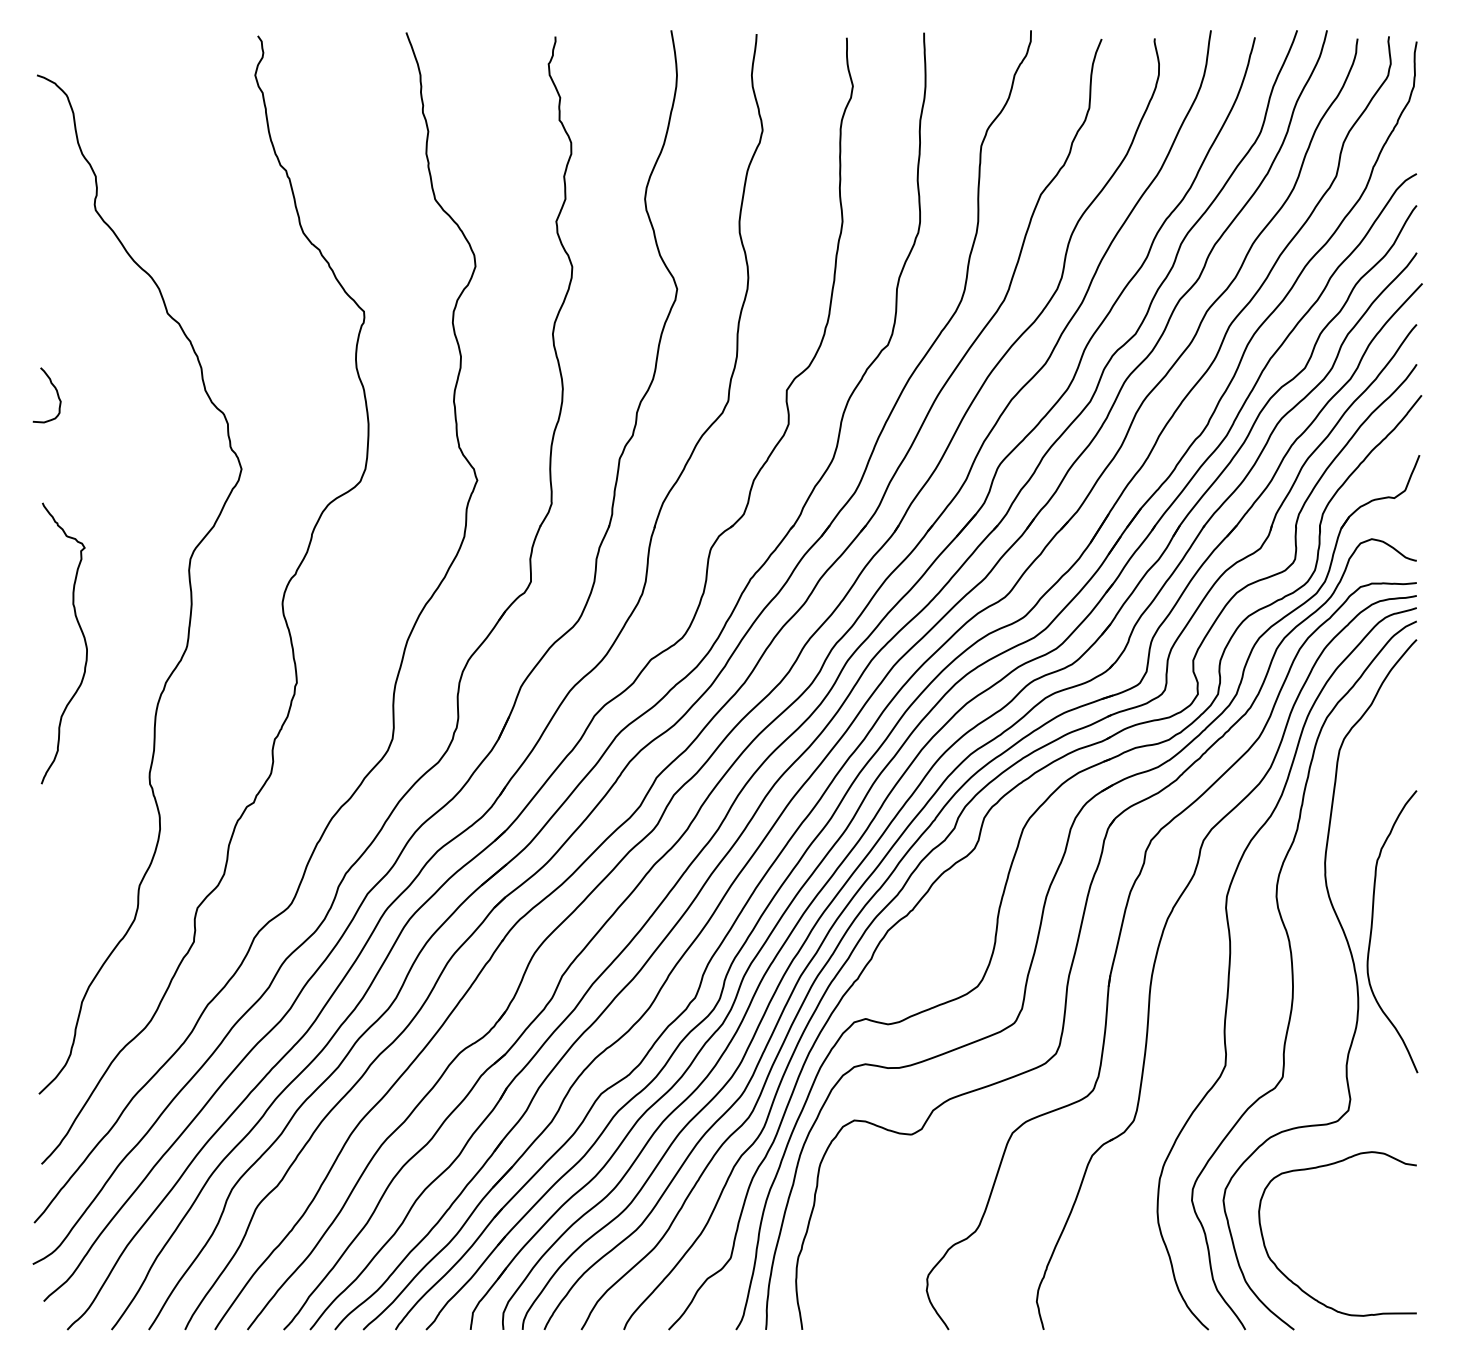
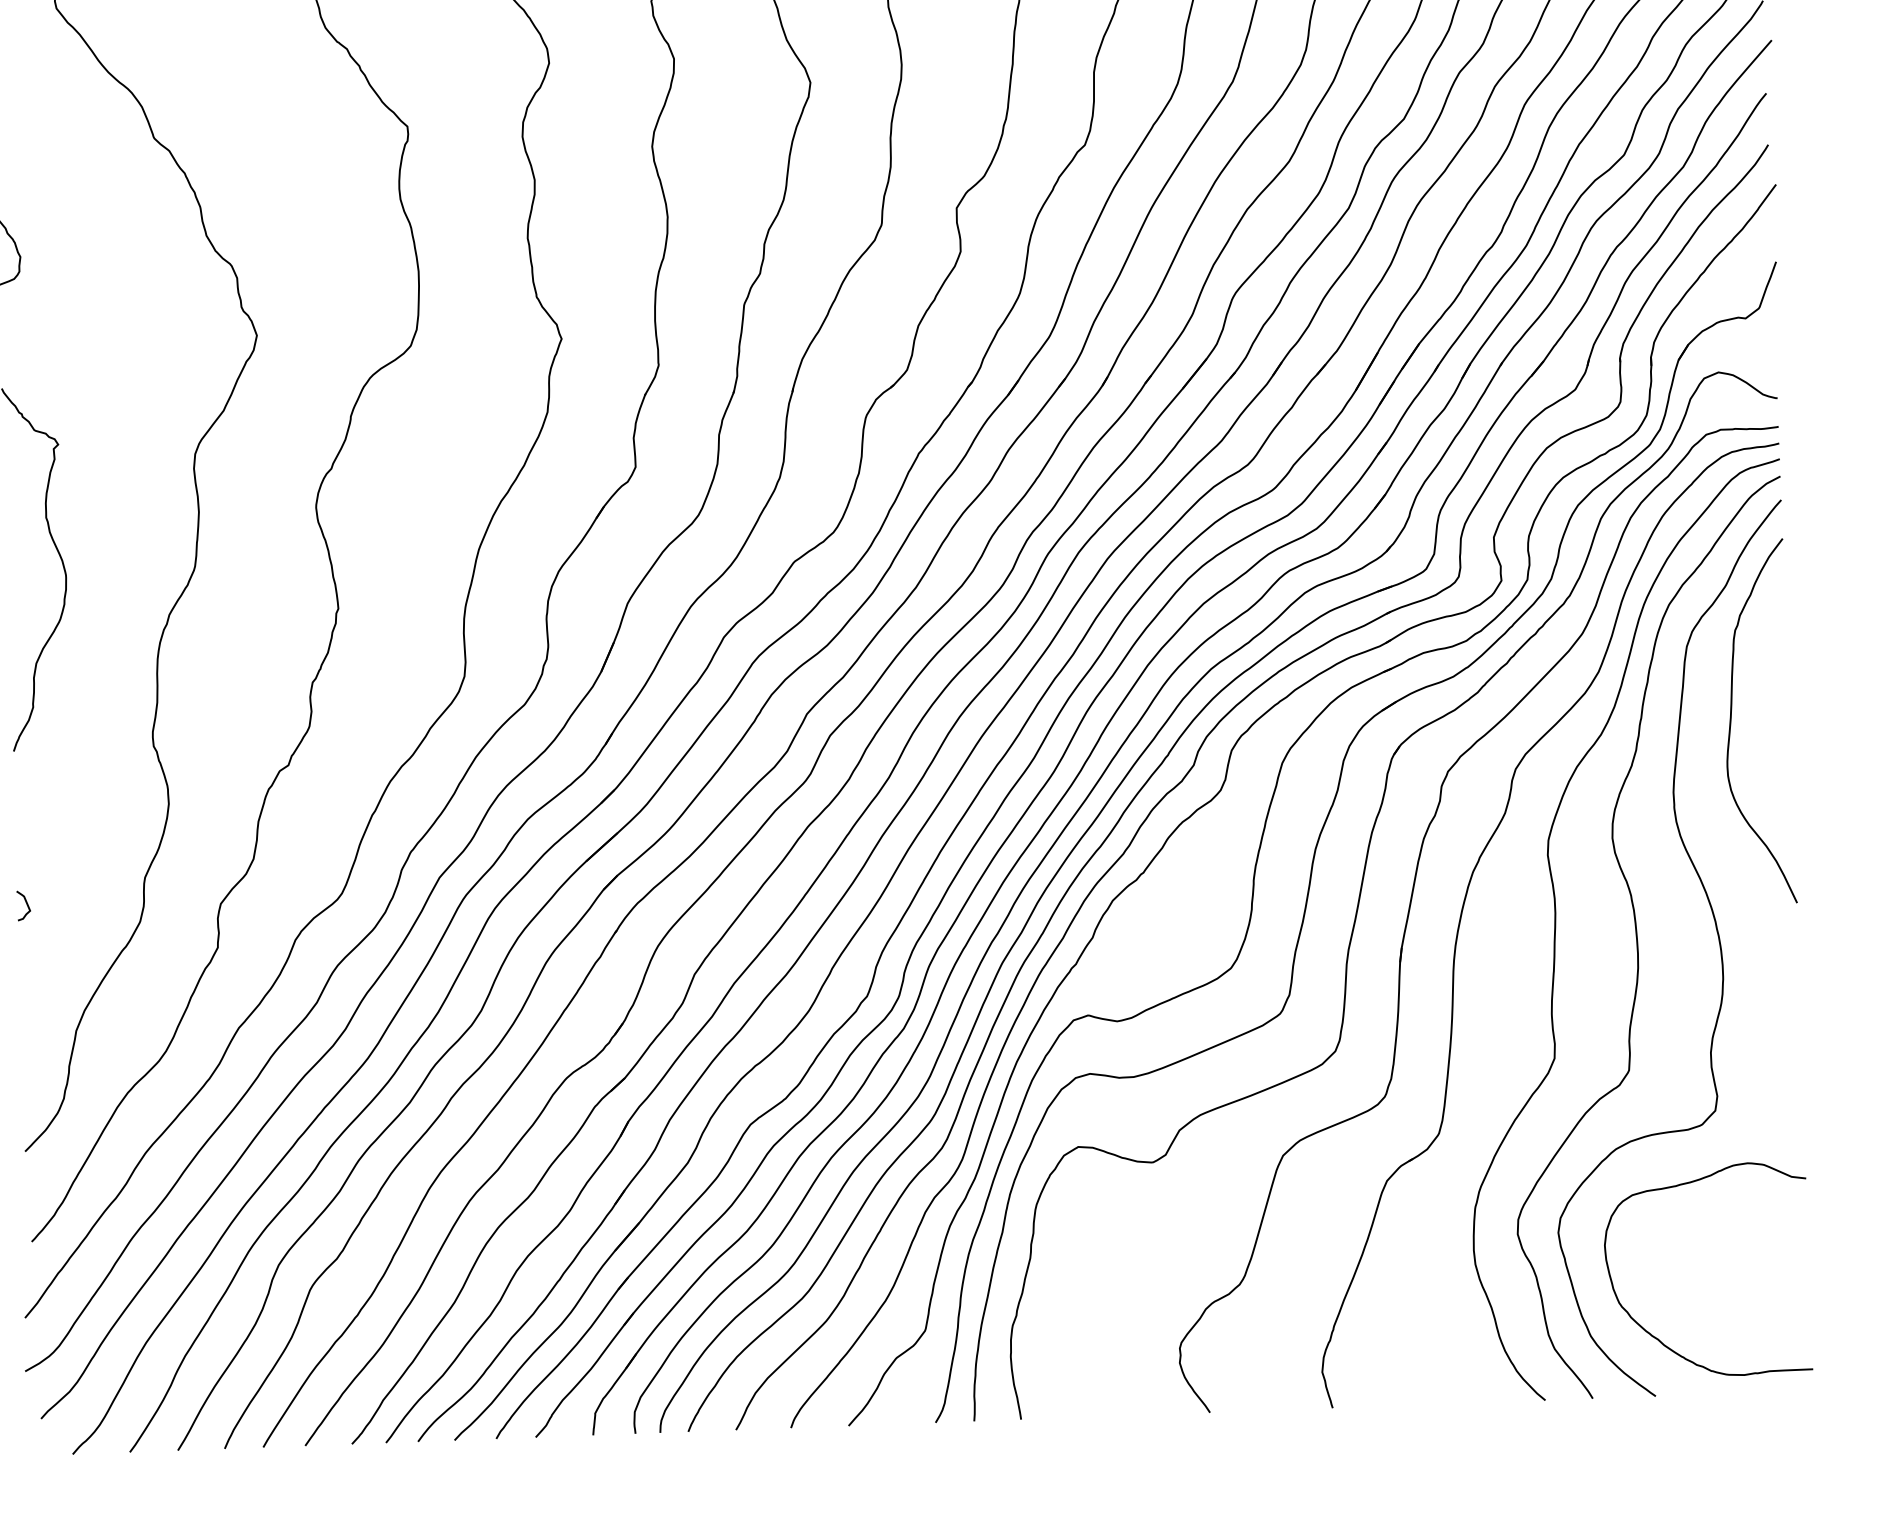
curve: (46, 902) -> (25, 903), added
curve: (1372, 930) -> (1732, 721), moved

